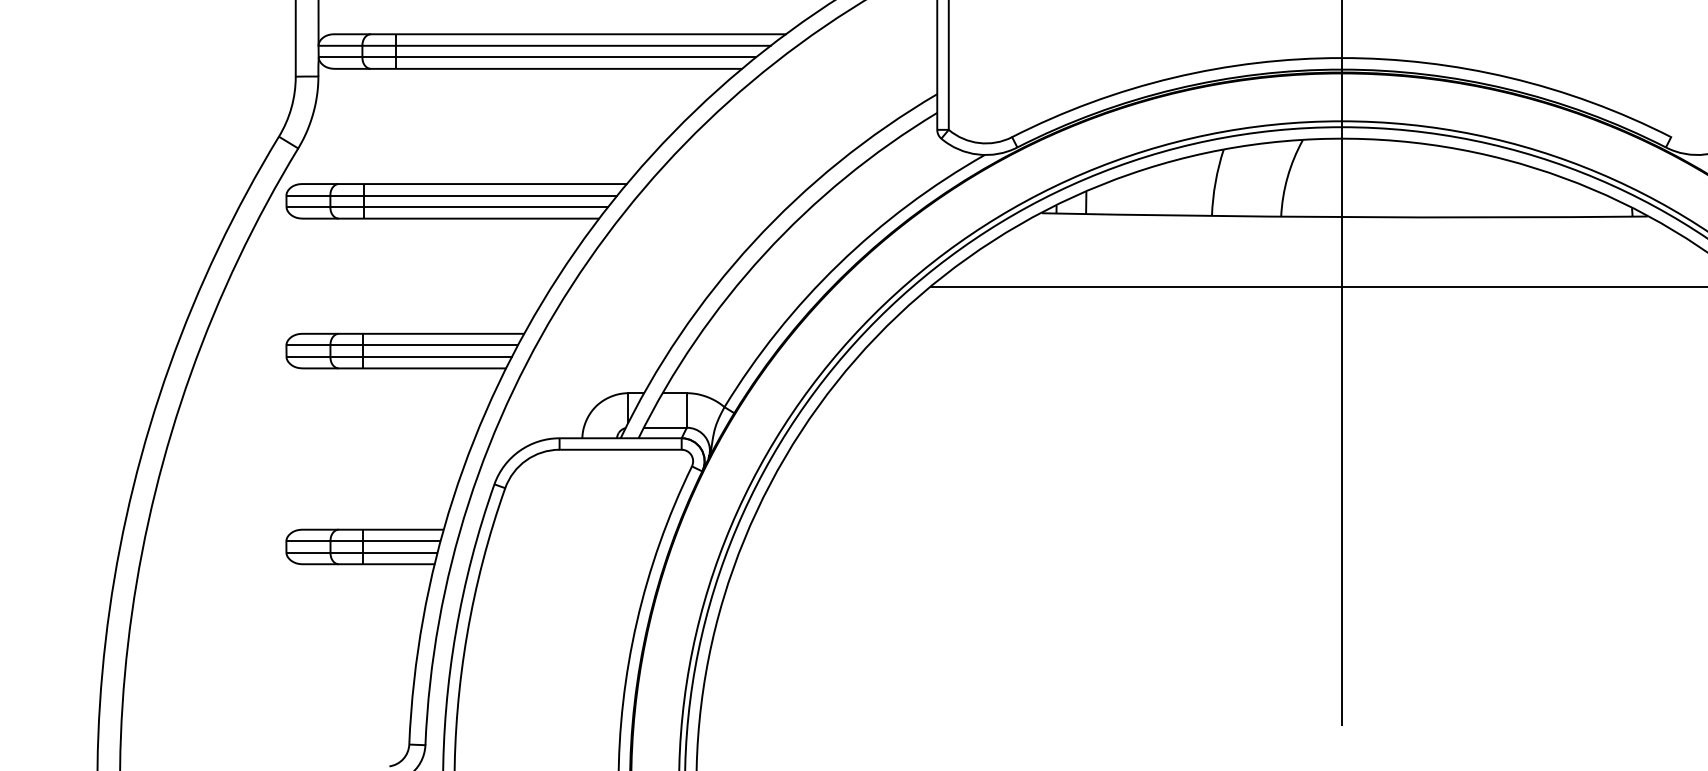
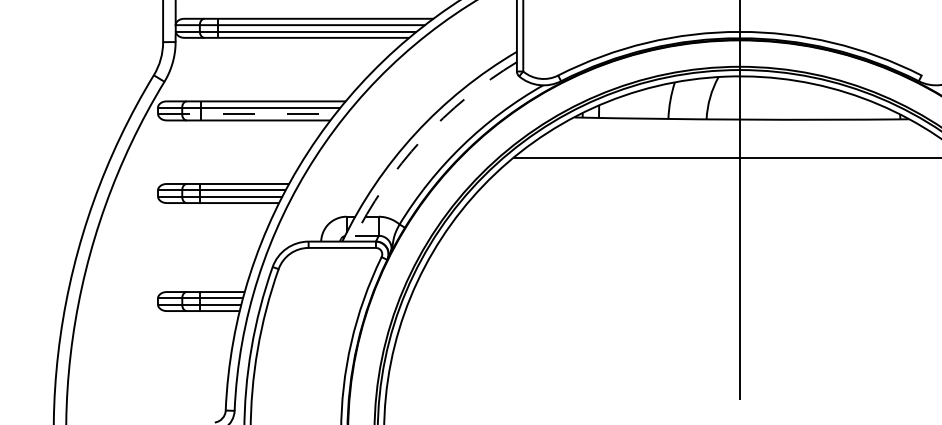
line: (446, 207) -> (246, 114), solid -> dashed
arc: (764, 253) -> (421, 139), solid -> dashed

